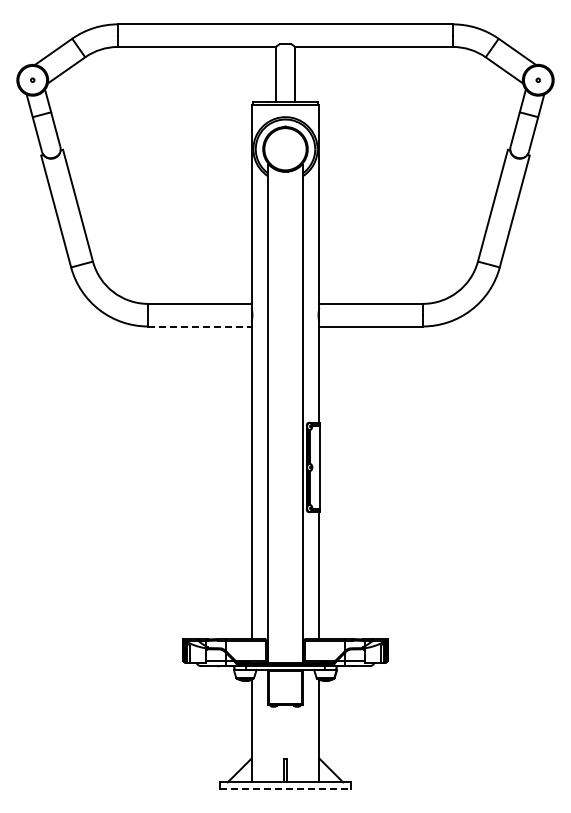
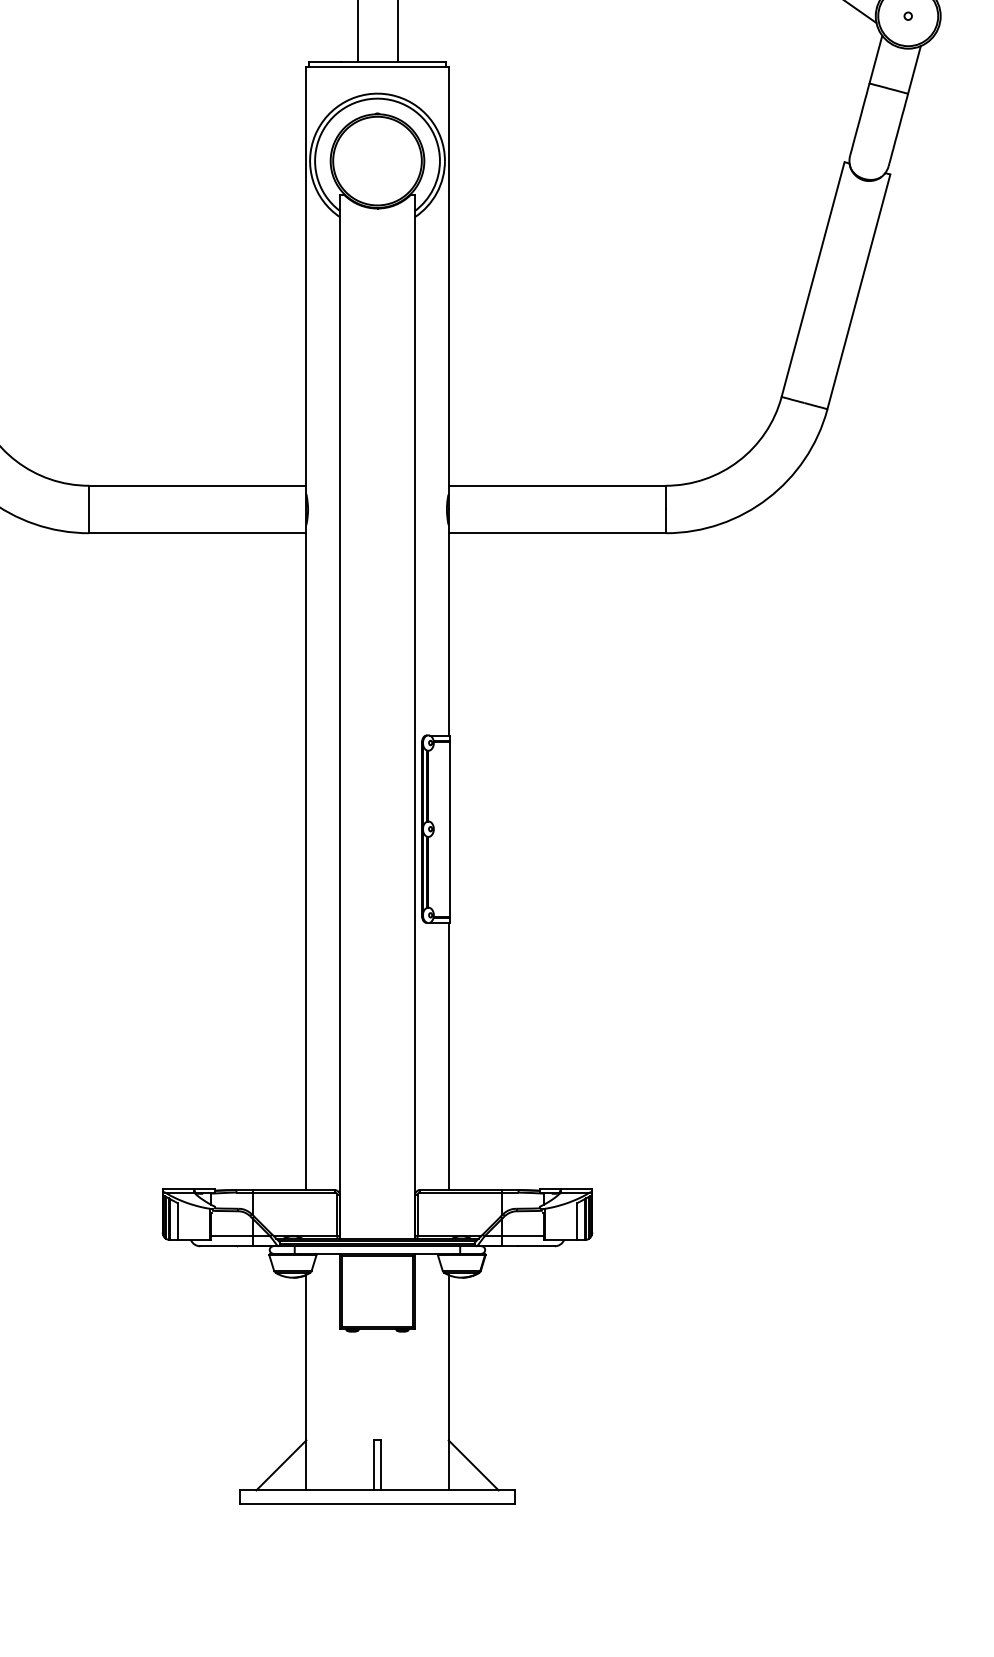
line: (199, 326) -> (196, 533), dashed -> solid
line: (286, 788) -> (379, 1503), dashed -> solid

